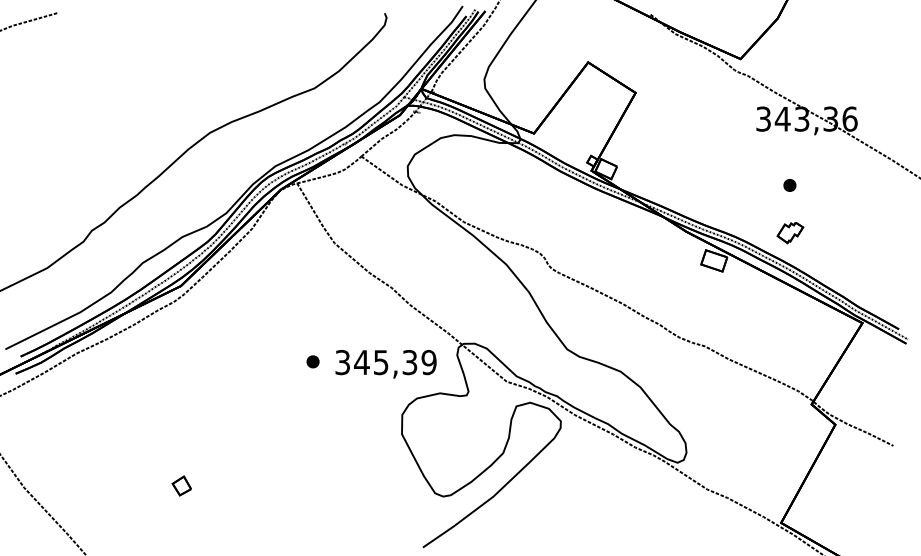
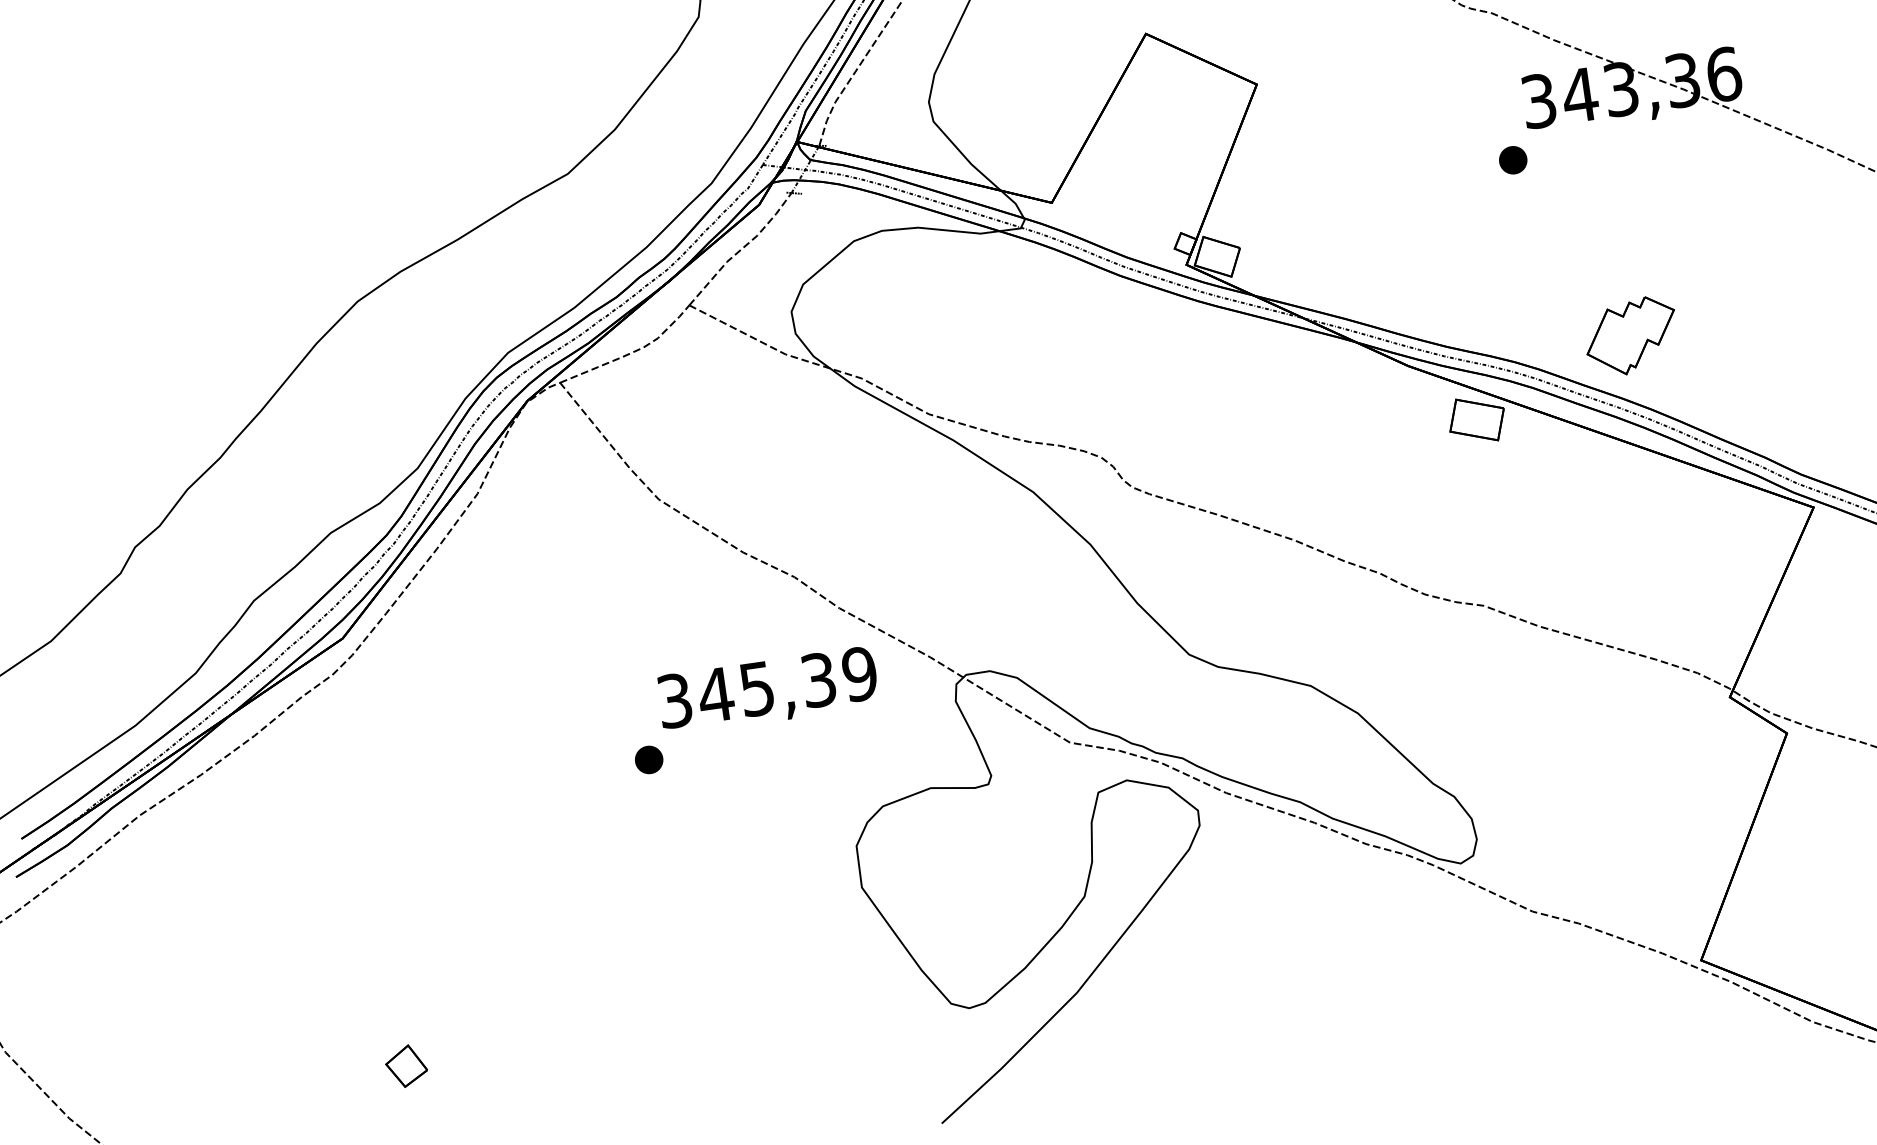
part: (789, 185) -> (1512, 160), moved
part: (790, 232) -> (1631, 335), size x1.67
text: (385, 364) -> (767, 691), moved

